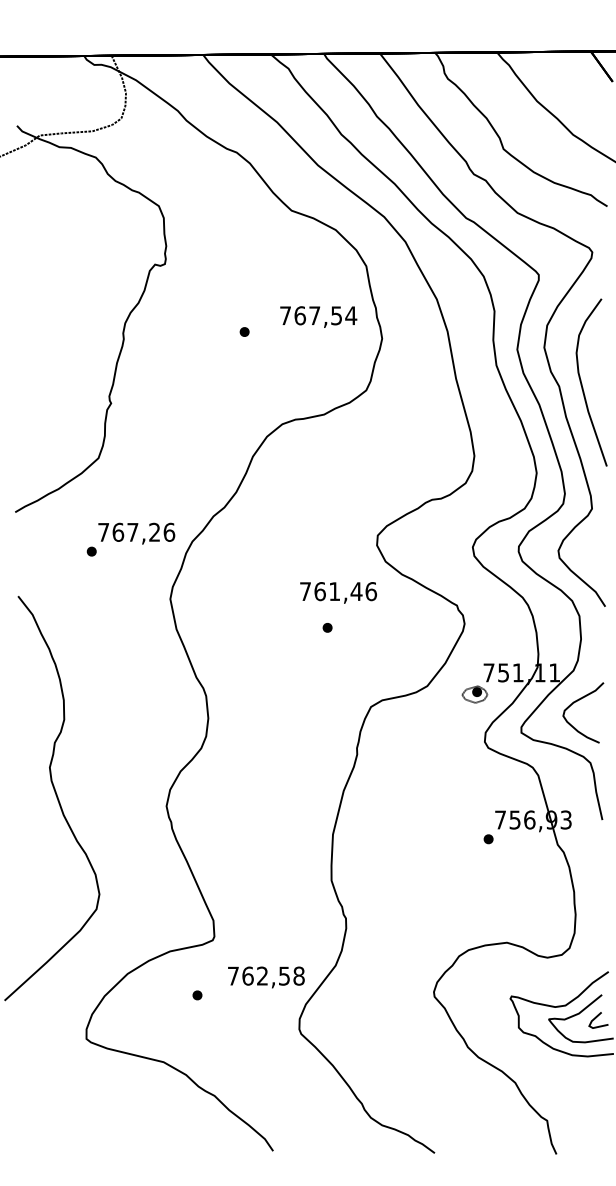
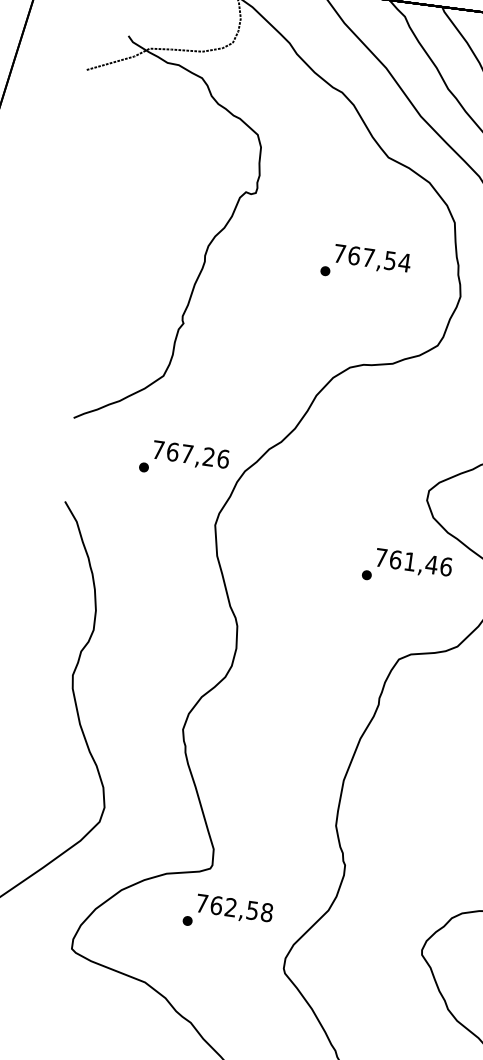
text: (318, 316) -> (372, 259), moved
text: (338, 592) -> (413, 563), moved
text: (266, 977) -> (234, 909), moved

